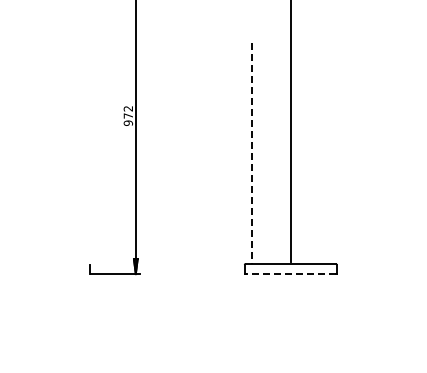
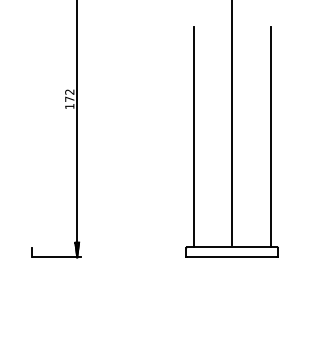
text: (128, 122) -> (69, 105), 972 -> 172
line: (329, 153) -> (270, 136), added
line: (252, 154) -> (193, 137), dashed -> solid
line: (290, 274) -> (231, 257), dashed -> solid

